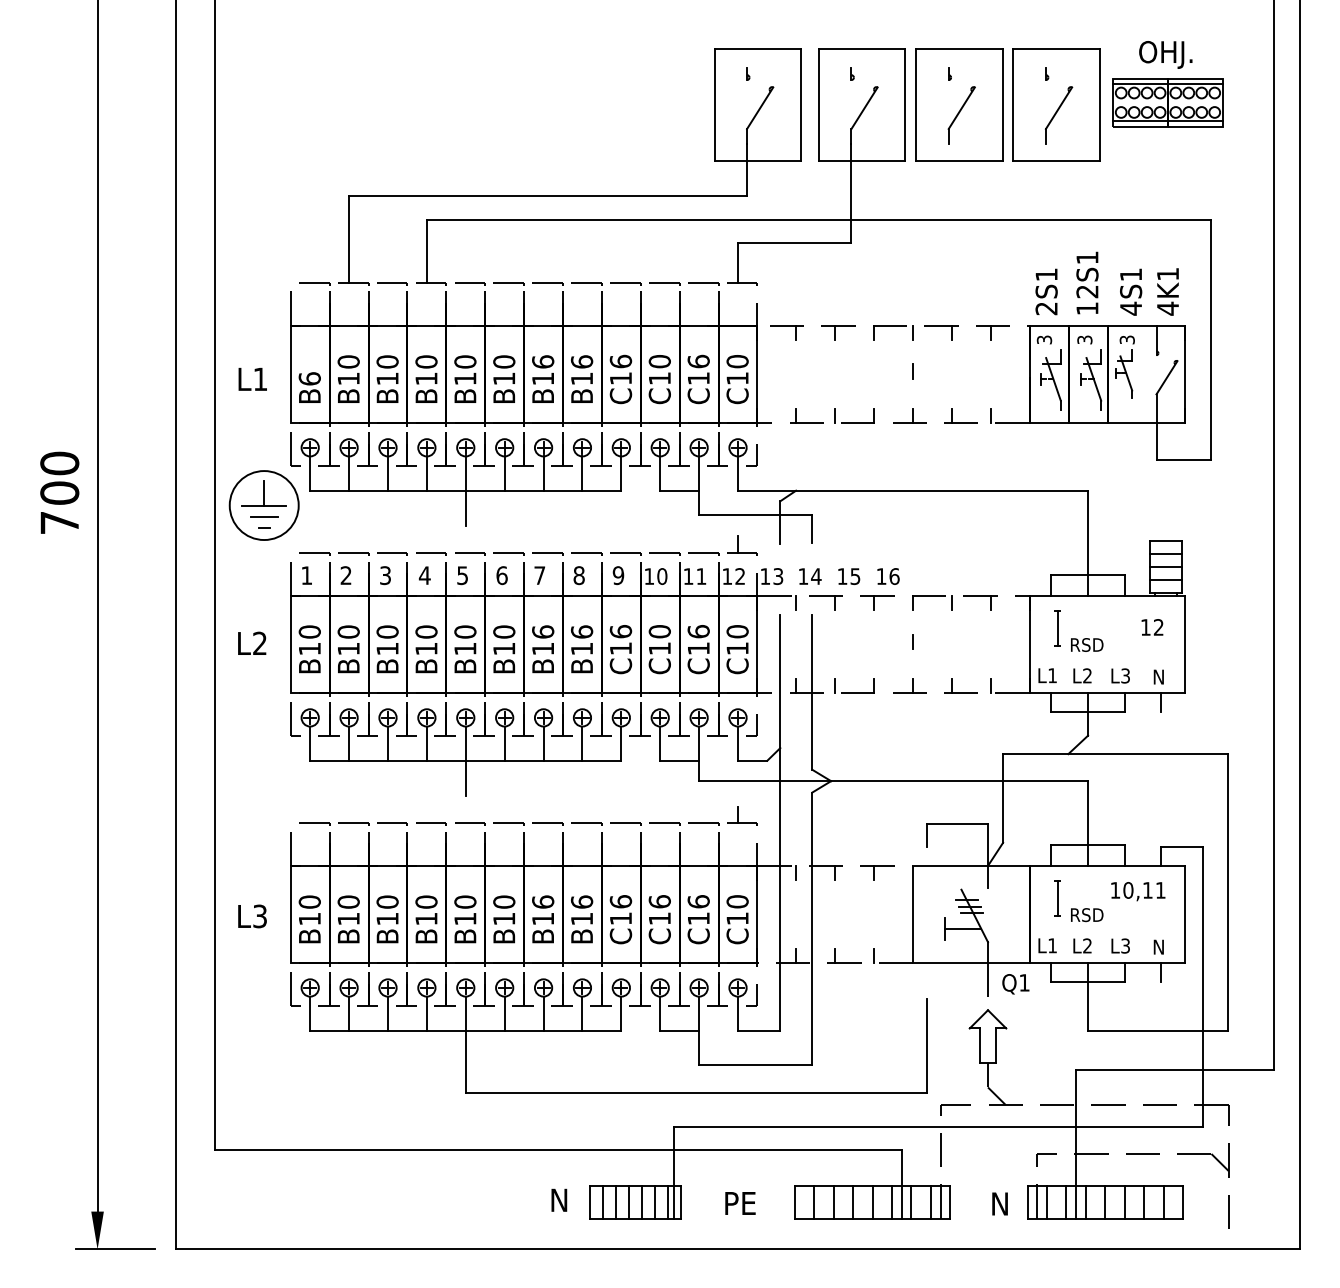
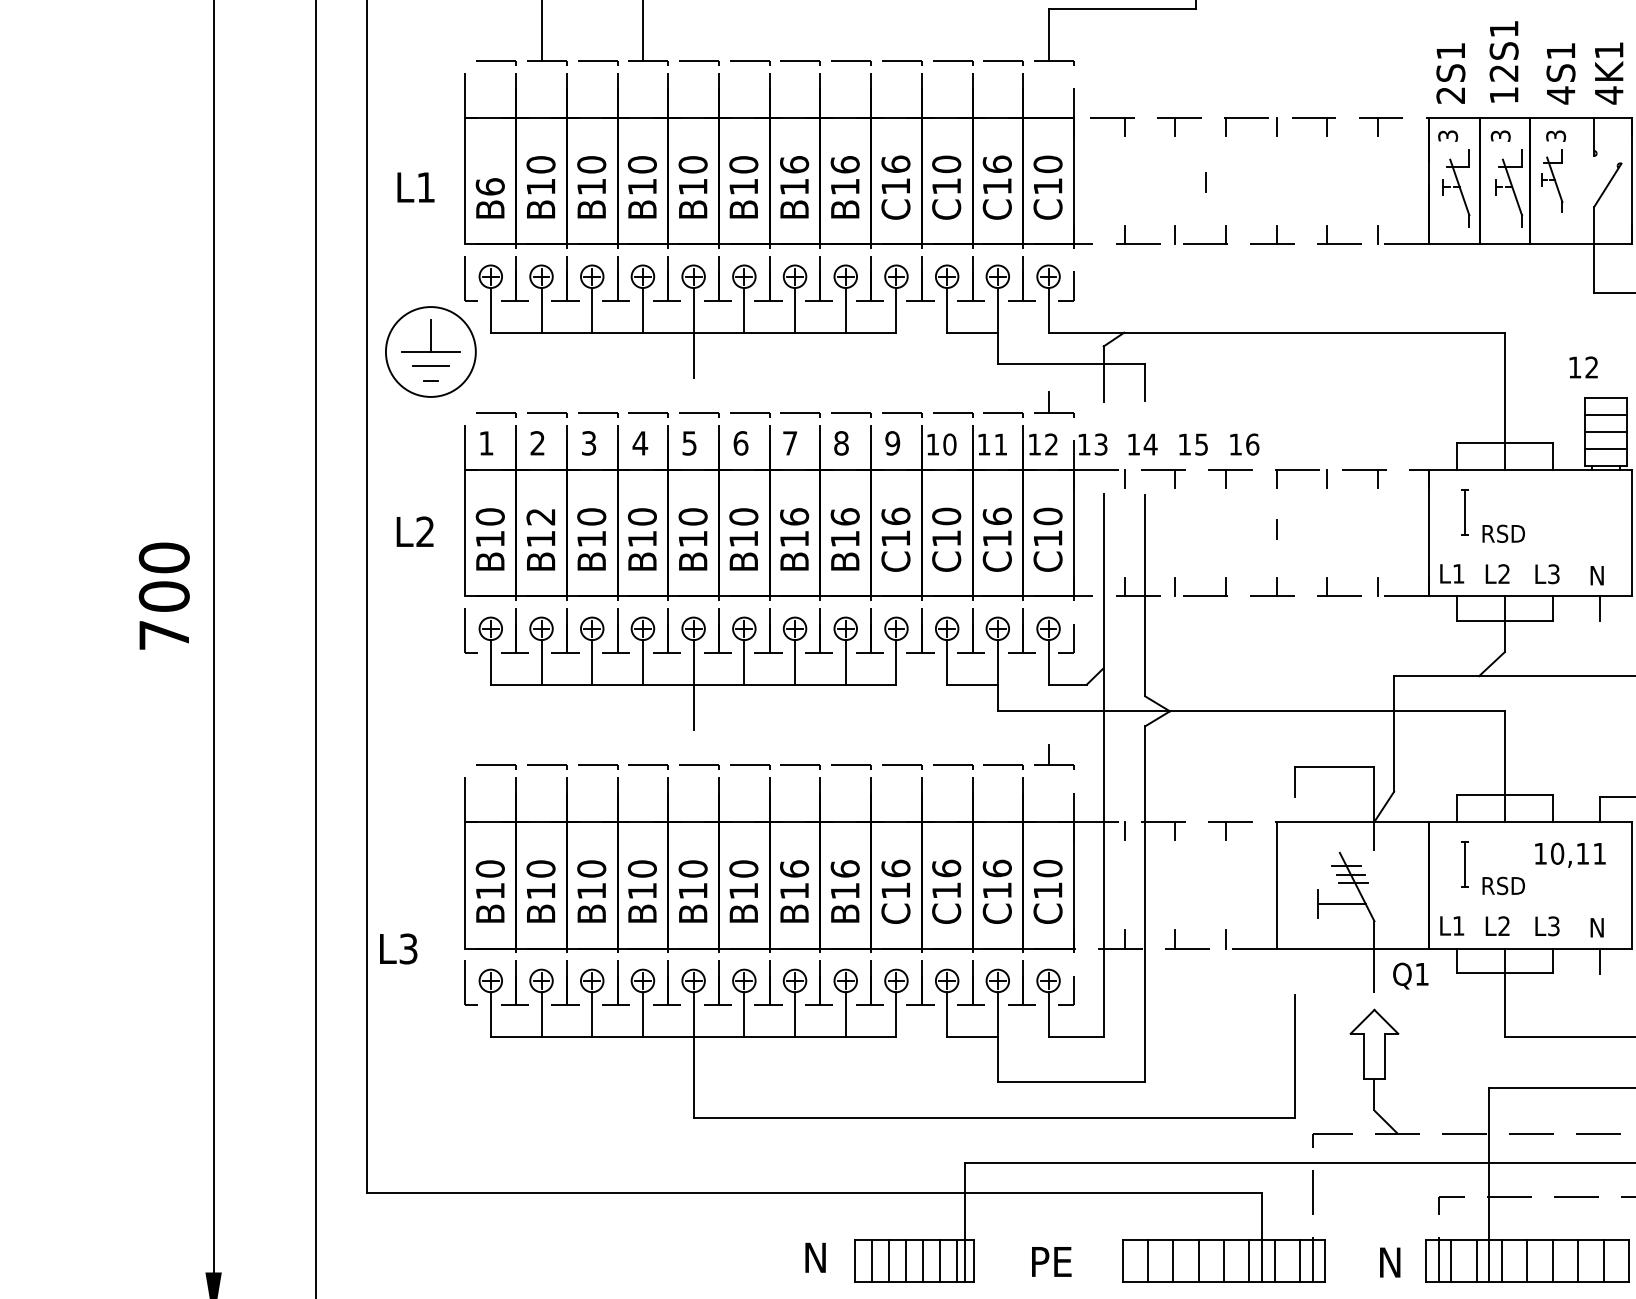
line: (912, 371) -> (1205, 182), moved
text: (59, 492) -> (163, 595), moved
text: (1152, 627) -> (1583, 367), moved
text: (348, 631) -> (540, 516), B10 -> B12
text: (252, 916) -> (398, 949), moved

